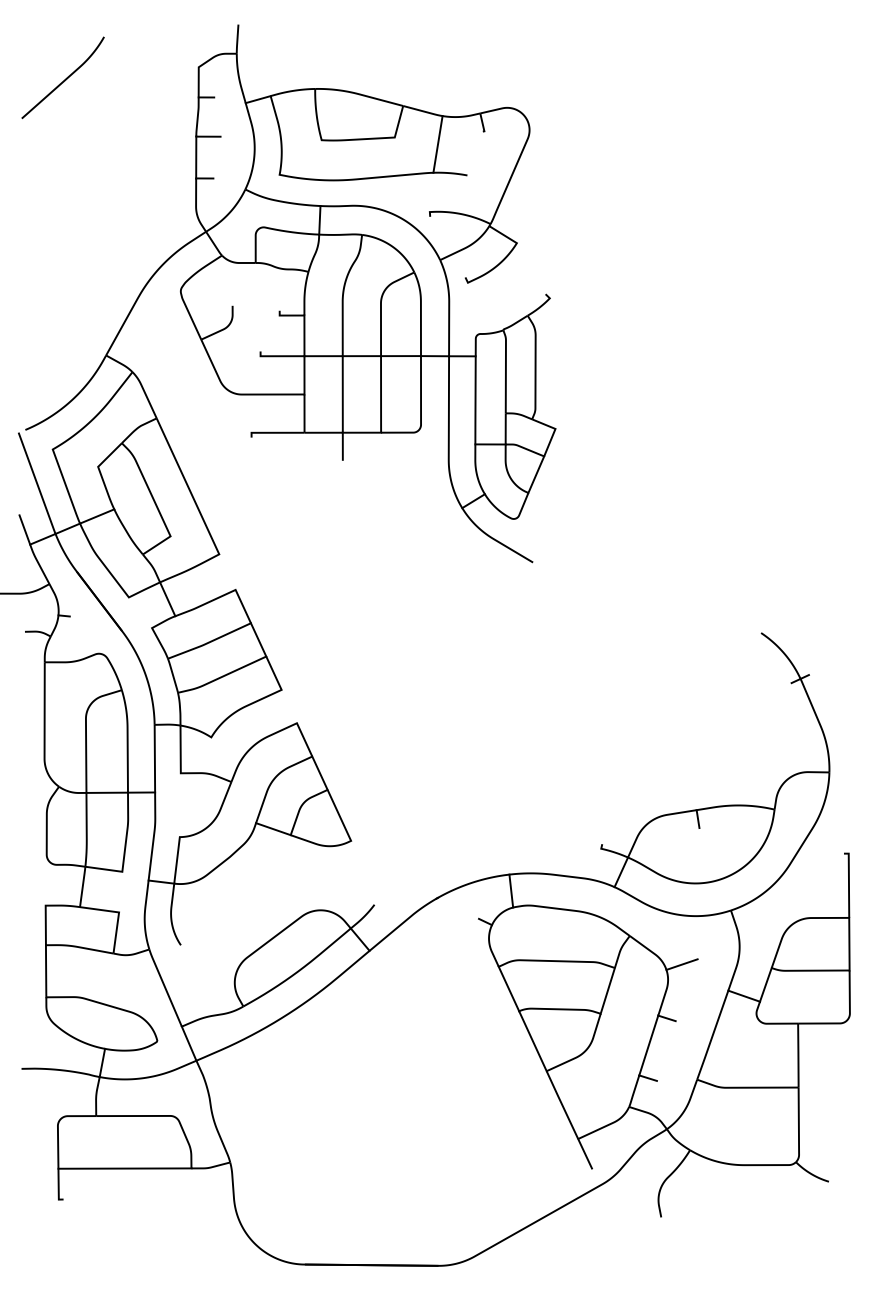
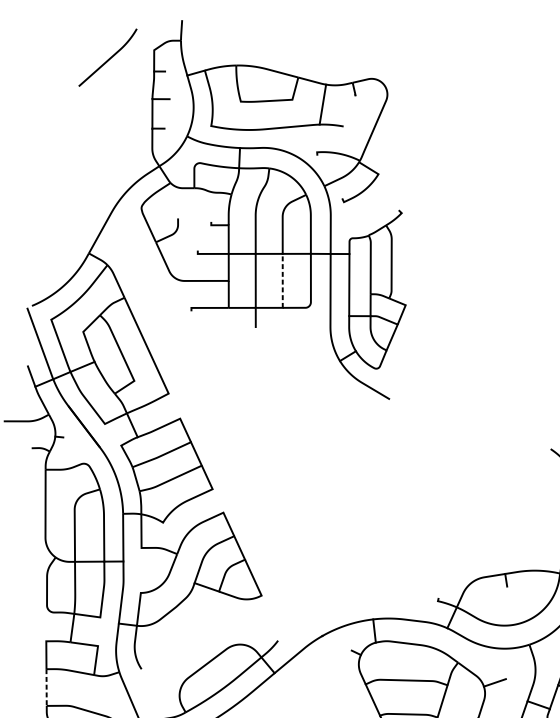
curve: (64, 79) -> (108, 58), moved
line: (381, 395) -> (283, 281), solid -> dashed
line: (46, 971) -> (46, 687), solid -> dashed

